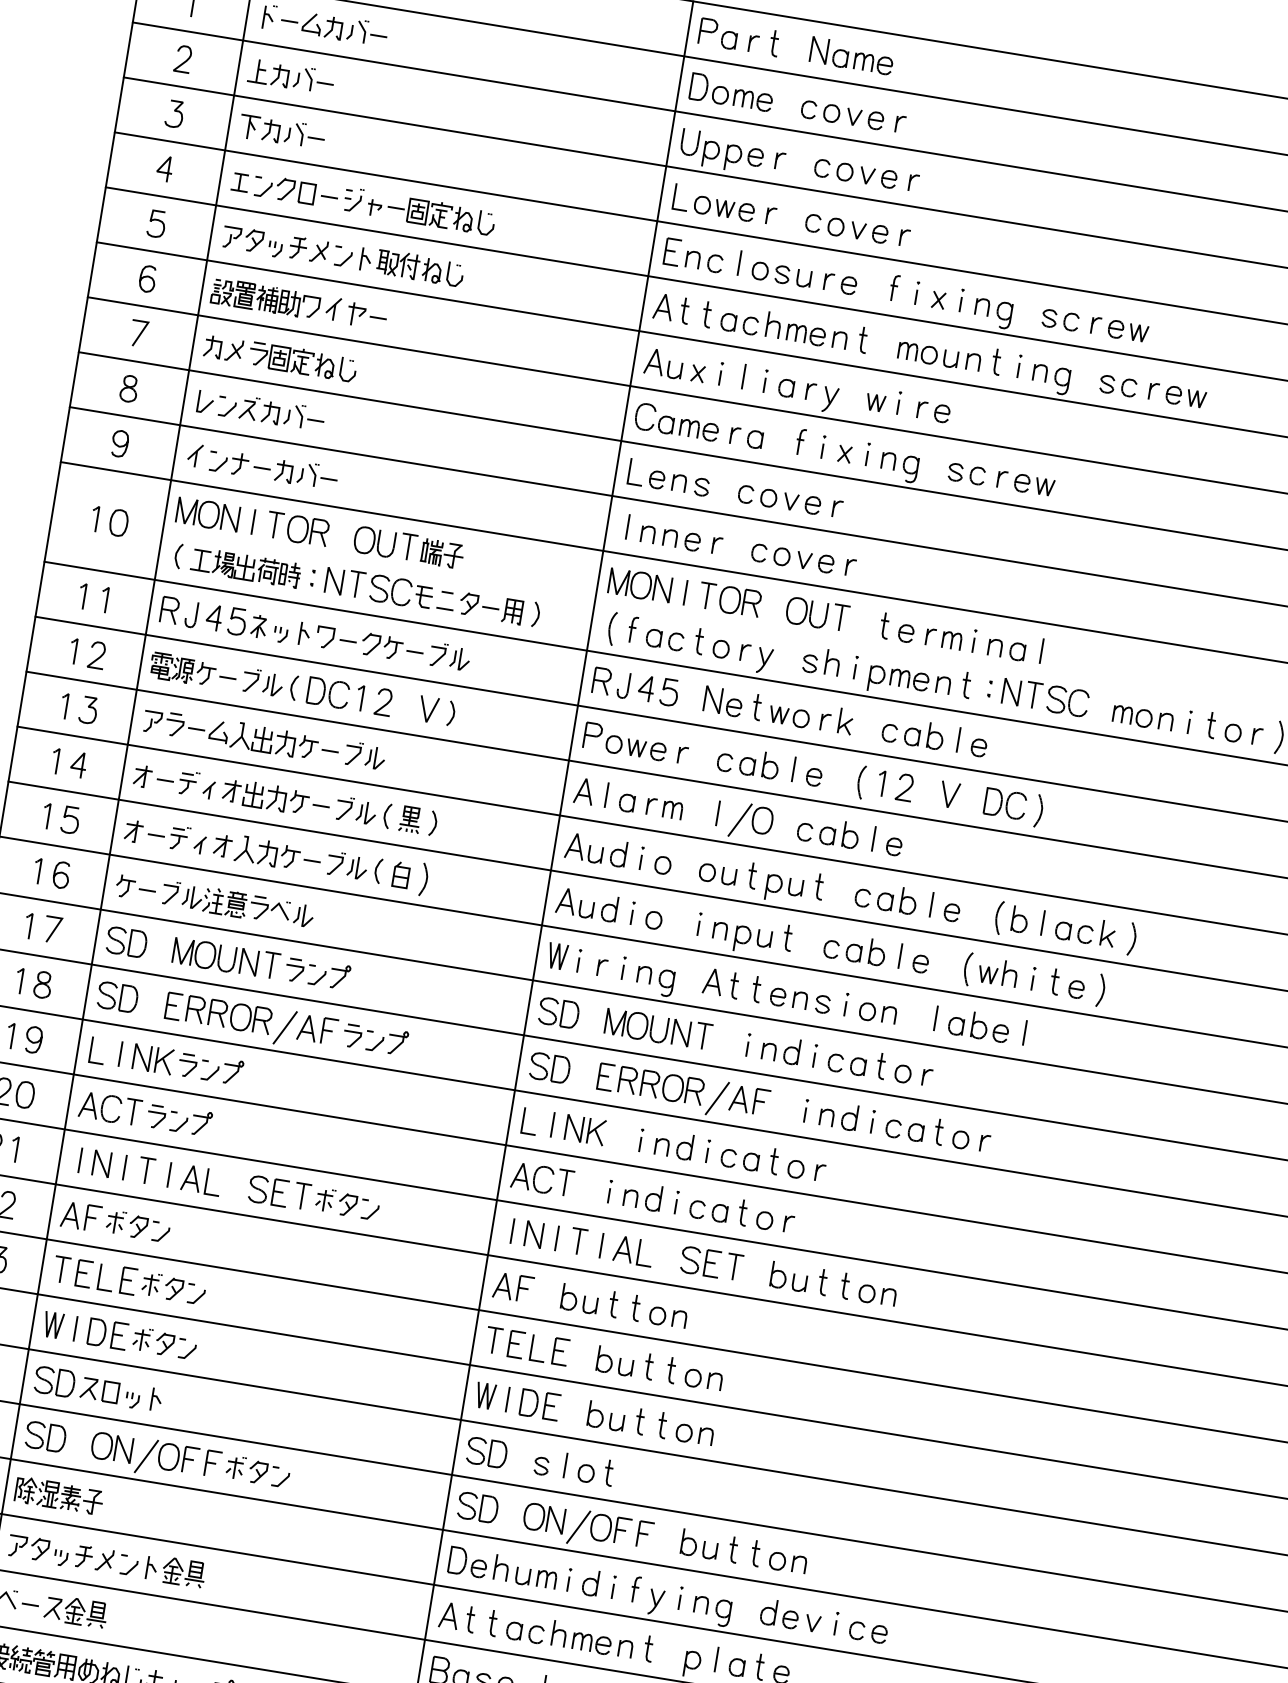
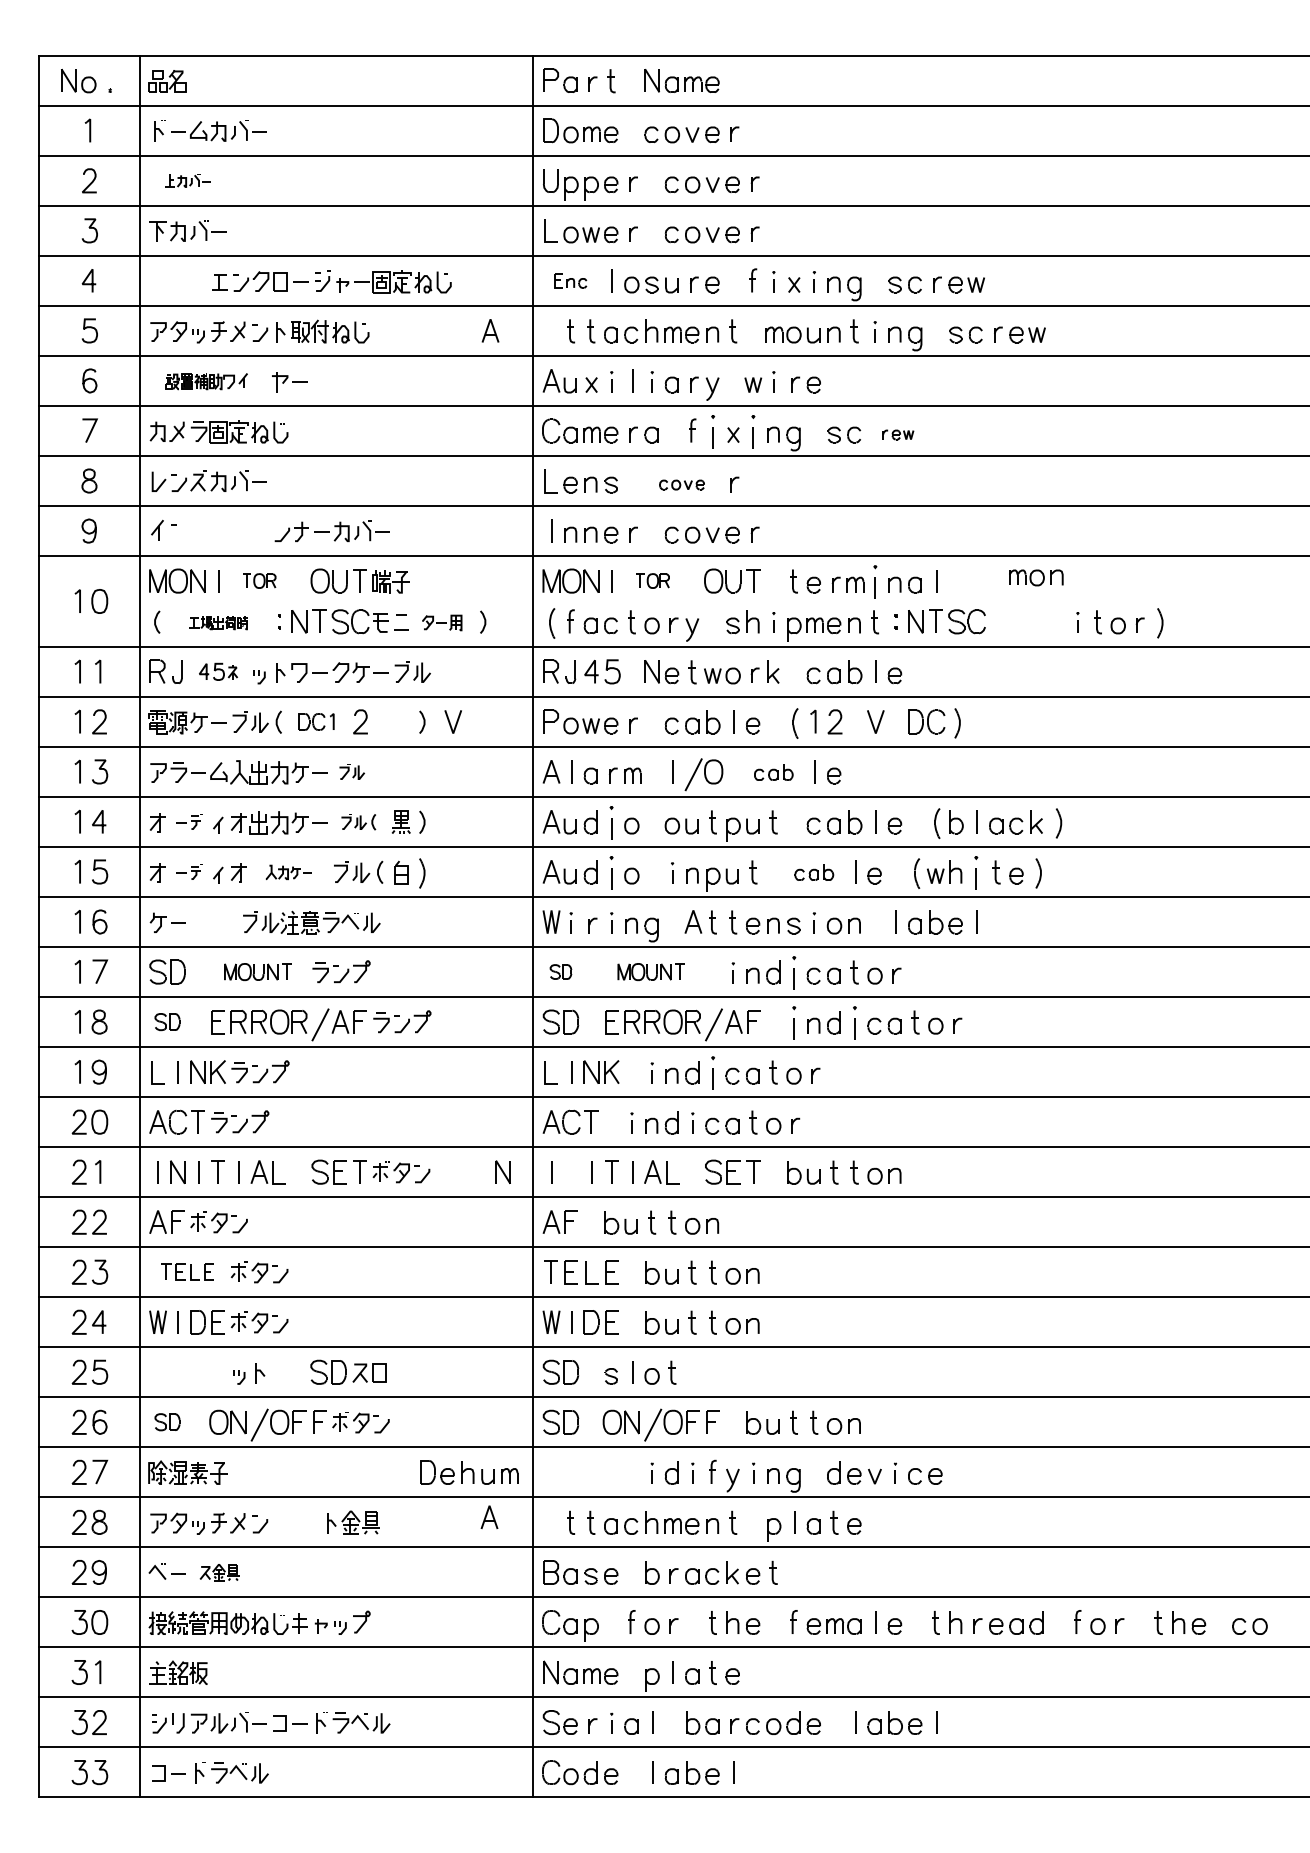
part: (291, 76) -> (187, 180), size x0.6
part: (362, 202) -> (331, 281), moved
part: (693, 255) -> (570, 280), size x0.6
part: (275, 300) -> (206, 381), size x0.7
part: (663, 306) -> (490, 330), moved
part: (822, 446) -> (712, 431), size x1.6
part: (867, 453) -> (753, 431), size x1.6
part: (272, 469) -> (331, 531), moved
part: (1026, 483) -> (898, 434), size x0.6
part: (778, 499) -> (681, 484), size x0.6
part: (298, 528) -> (259, 580), size x0.6
part: (245, 567) -> (218, 622), size x0.6
part: (729, 599) -> (652, 580), size x0.6
part: (490, 607) -> (441, 622), size x0.7
part: (236, 621) -> (218, 671), size x0.7
part: (973, 640) -> (874, 581), size x1.6
part: (335, 693) -> (316, 721), size x0.7
line: (425, 708) -> (450, 721), moved
part: (1143, 717) -> (1036, 577), moved
part: (365, 755) -> (352, 771), size x0.7
part: (177, 780) -> (189, 821), size x0.7
part: (363, 811) -> (358, 821), size x0.7
part: (828, 832) -> (773, 772), size x0.7
part: (168, 835) -> (189, 871), size x0.7
part: (277, 854) -> (288, 872), size x0.6
part: (641, 857) -> (611, 822), size x1.6
part: (237, 904) -> (311, 922), moved
part: (632, 912) -> (611, 872), size x1.6
part: (855, 949) -> (814, 872), size x0.7
part: (225, 957) -> (257, 971), size x0.7
part: (1033, 978) -> (976, 872), size x1.6
part: (117, 996) -> (167, 1021), size x0.7
part: (558, 1012) -> (560, 971), size x0.6
part: (658, 1028) -> (651, 971), size x0.7
part: (814, 1055) -> (793, 972), size x1.6
part: (805, 1110) -> (793, 1022), size x1.6
part: (872, 1121) -> (854, 1022), size x1.6
part: (707, 1150) -> (712, 1072), size x1.6
part: (533, 1233) -> (502, 1171), moved
part: (94, 1275) -> (187, 1272), size x0.7
part: (76, 1384) -> (348, 1371), moved
part: (45, 1435) -> (167, 1421), size x0.7
part: (503, 1568) -> (469, 1472), moved
part: (175, 1571) -> (353, 1522), moved
part: (75, 1611) -> (219, 1572), size x0.7
part: (449, 1615) -> (489, 1517), moved

